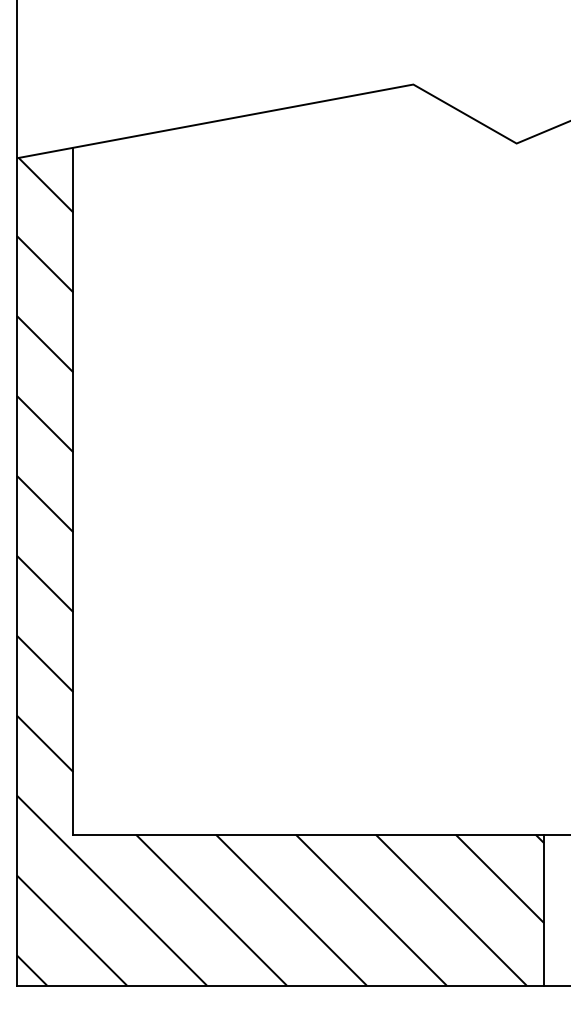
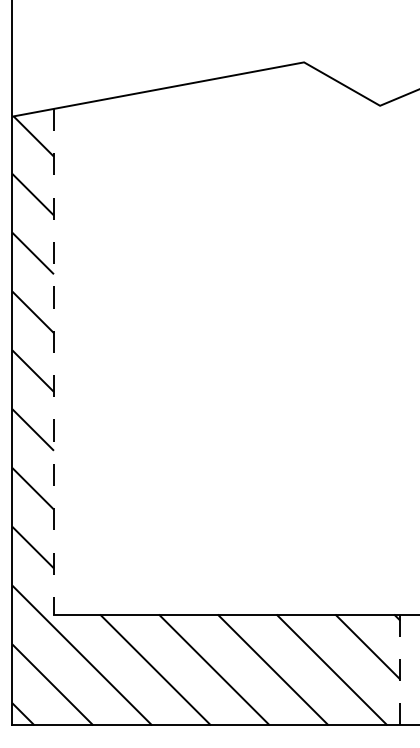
line: (73, 491) -> (53, 361), solid -> dashed
line: (544, 909) -> (400, 669), solid -> dashed

